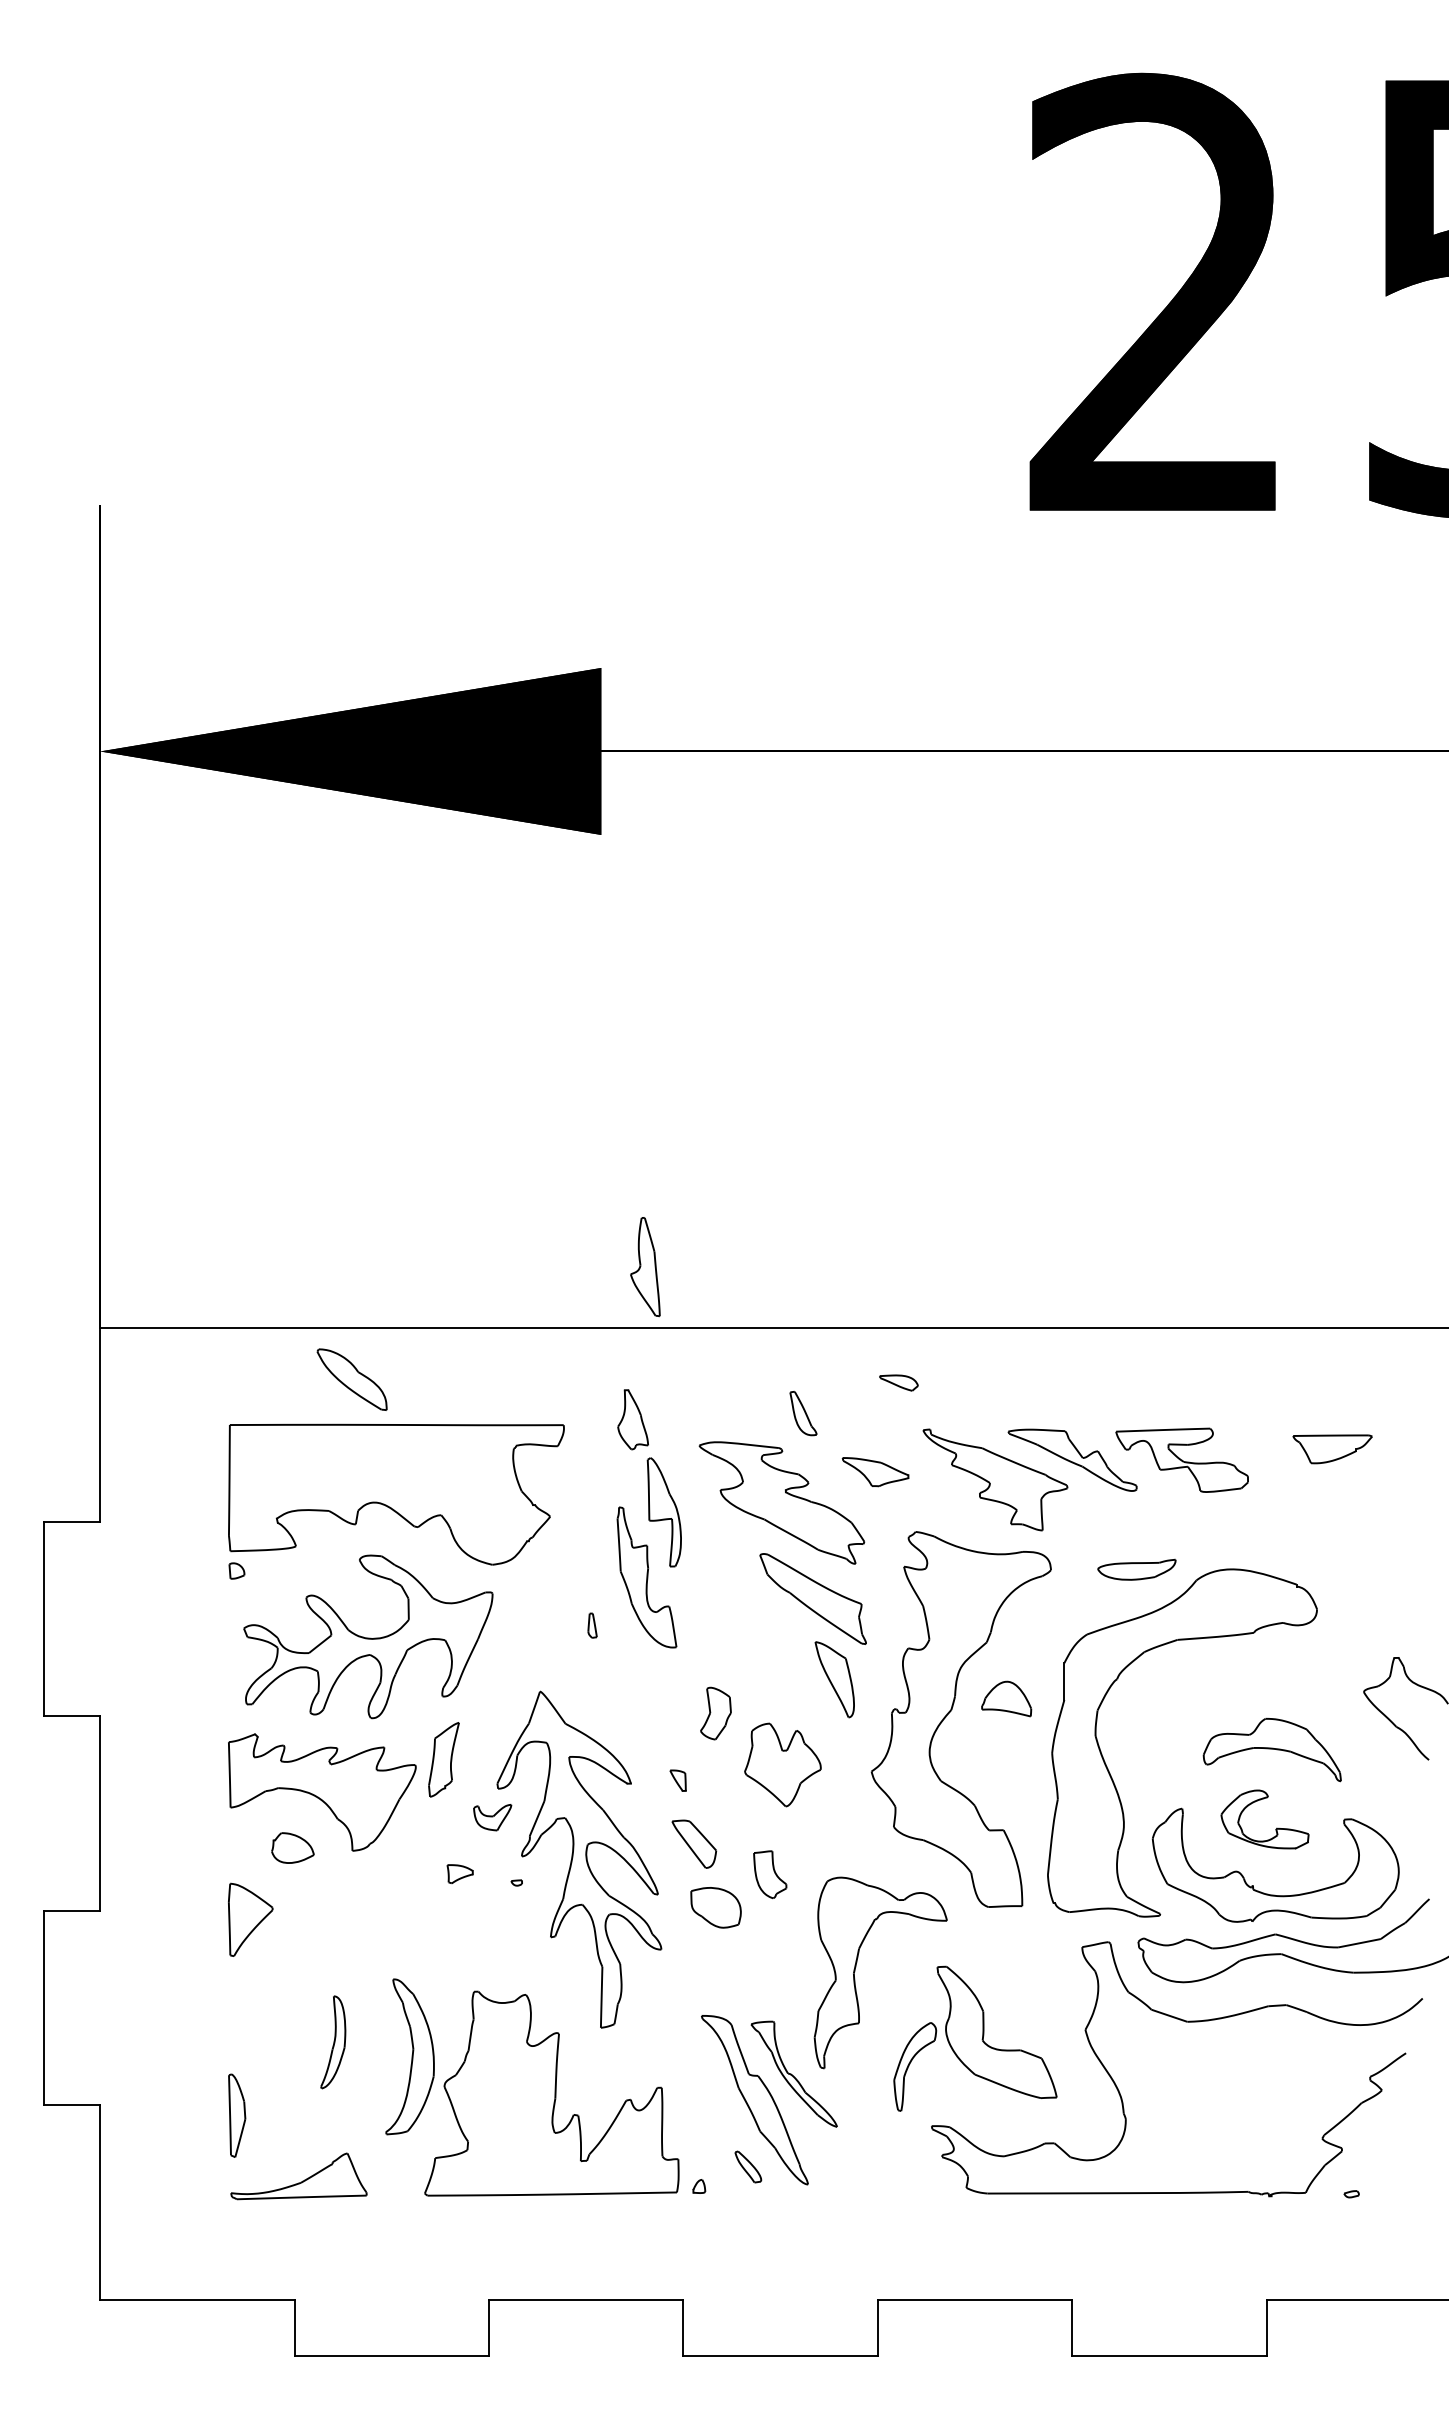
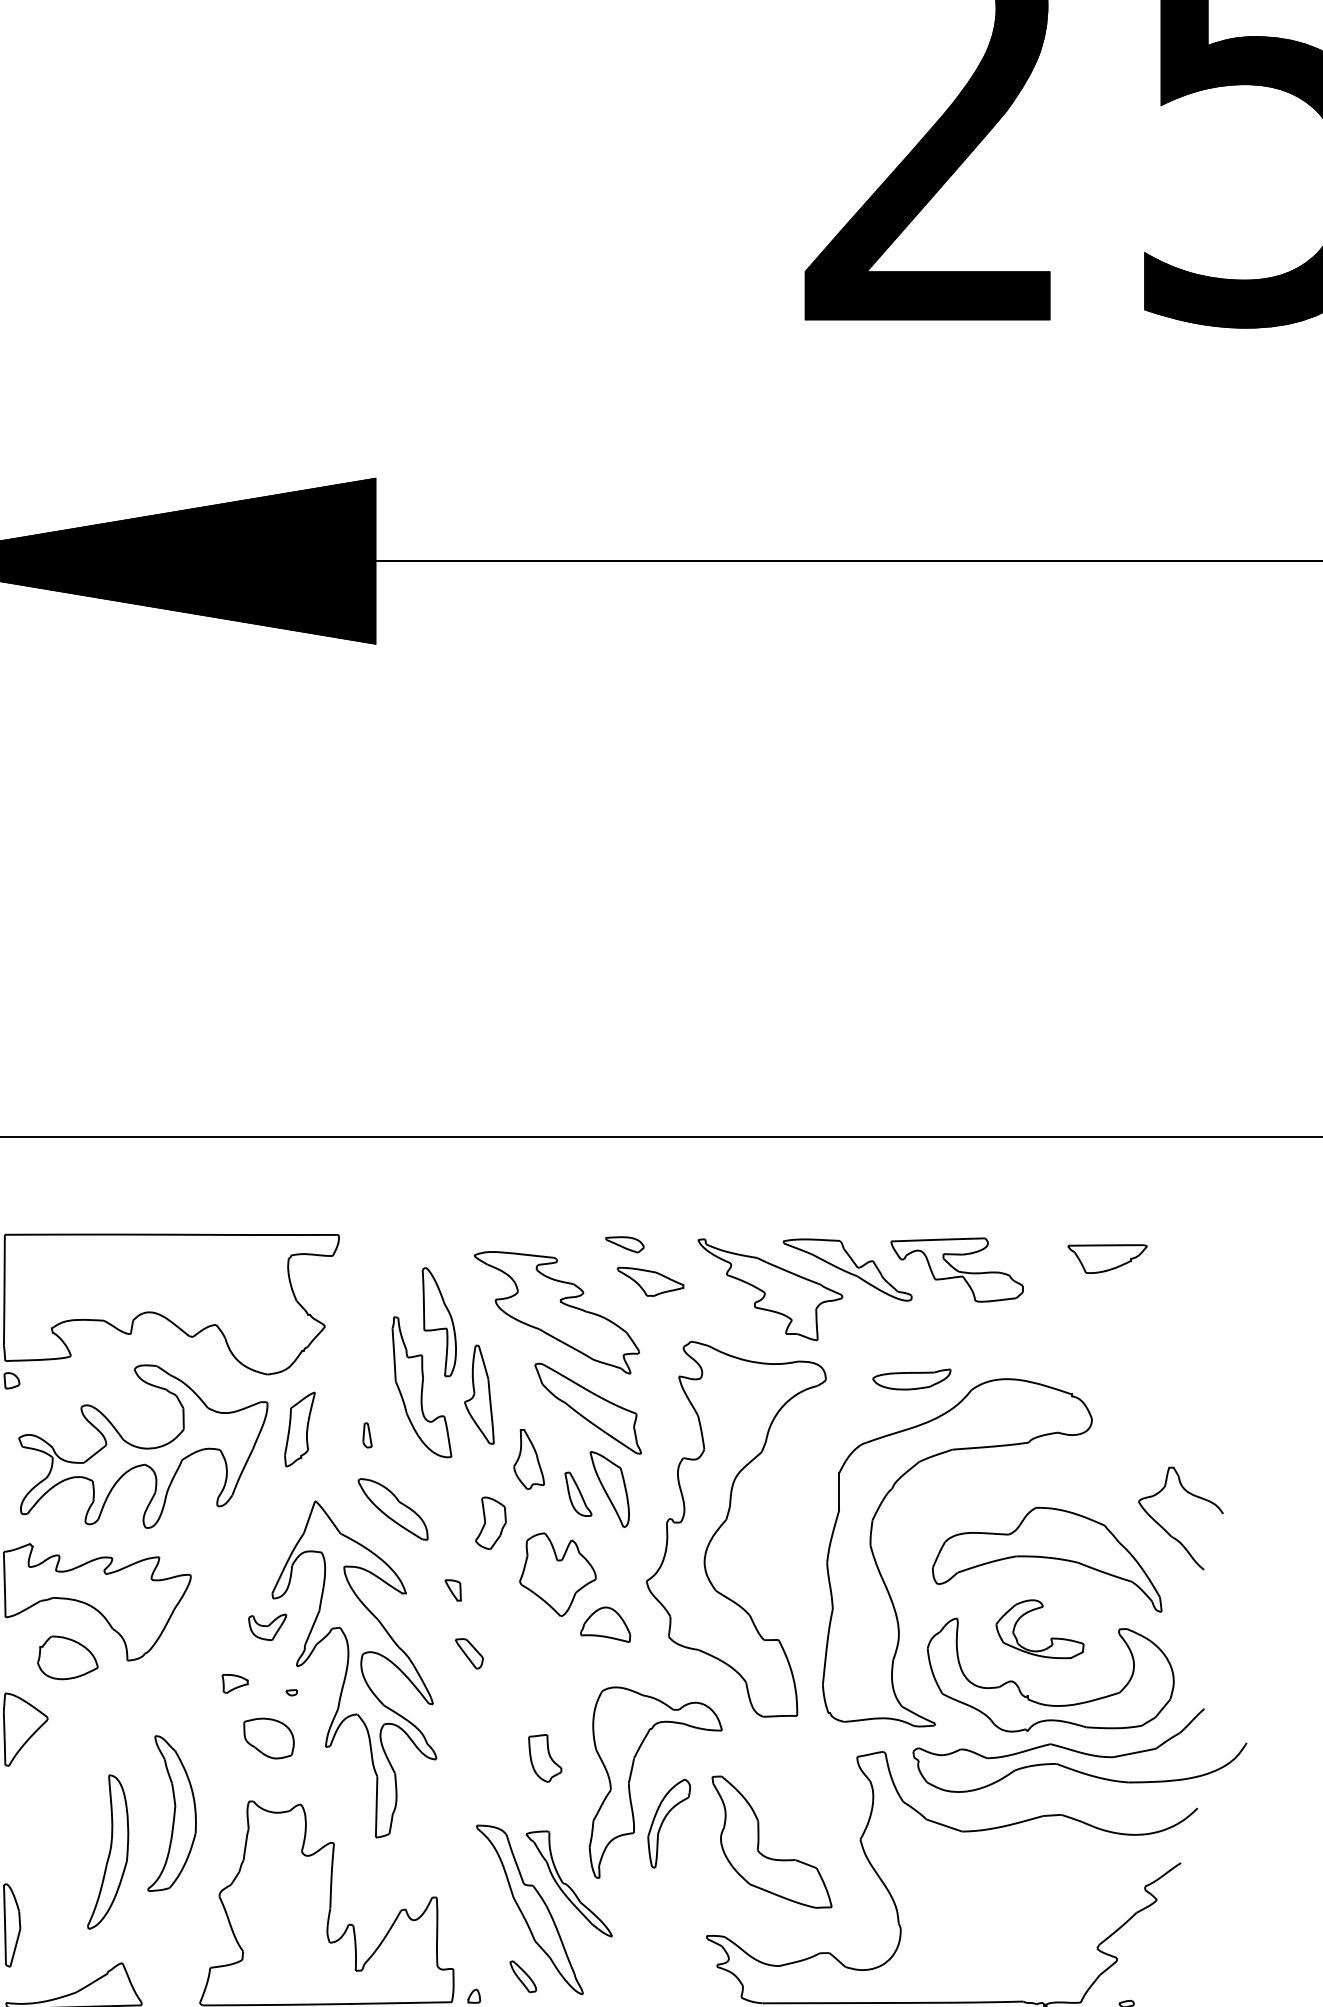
part: (645, 1267) -> (479, 1395), moved
part: (351, 1379) -> (392, 1509), moved
part: (898, 1382) -> (624, 1244), moved
part: (803, 1413) -> (578, 1494), moved
part: (632, 1419) -> (528, 1459), moved
part: (1006, 1698) -> (605, 1624), moved
part: (1272, 1749) -> (1047, 1559), size x1.67
part: (443, 1759) -> (299, 1429), moved
part: (694, 1843) -> (469, 1653), size x0.62
part: (292, 1847) -> (67, 1657), size x1.43
part: (770, 1874) -> (545, 1758), moved
part: (715, 1907) -> (268, 1738), moved
part: (333, 2042) -> (108, 1852), size x1.67
part: (409, 2056) -> (171, 1813), moved
part: (915, 2066) -> (669, 1823), moved

